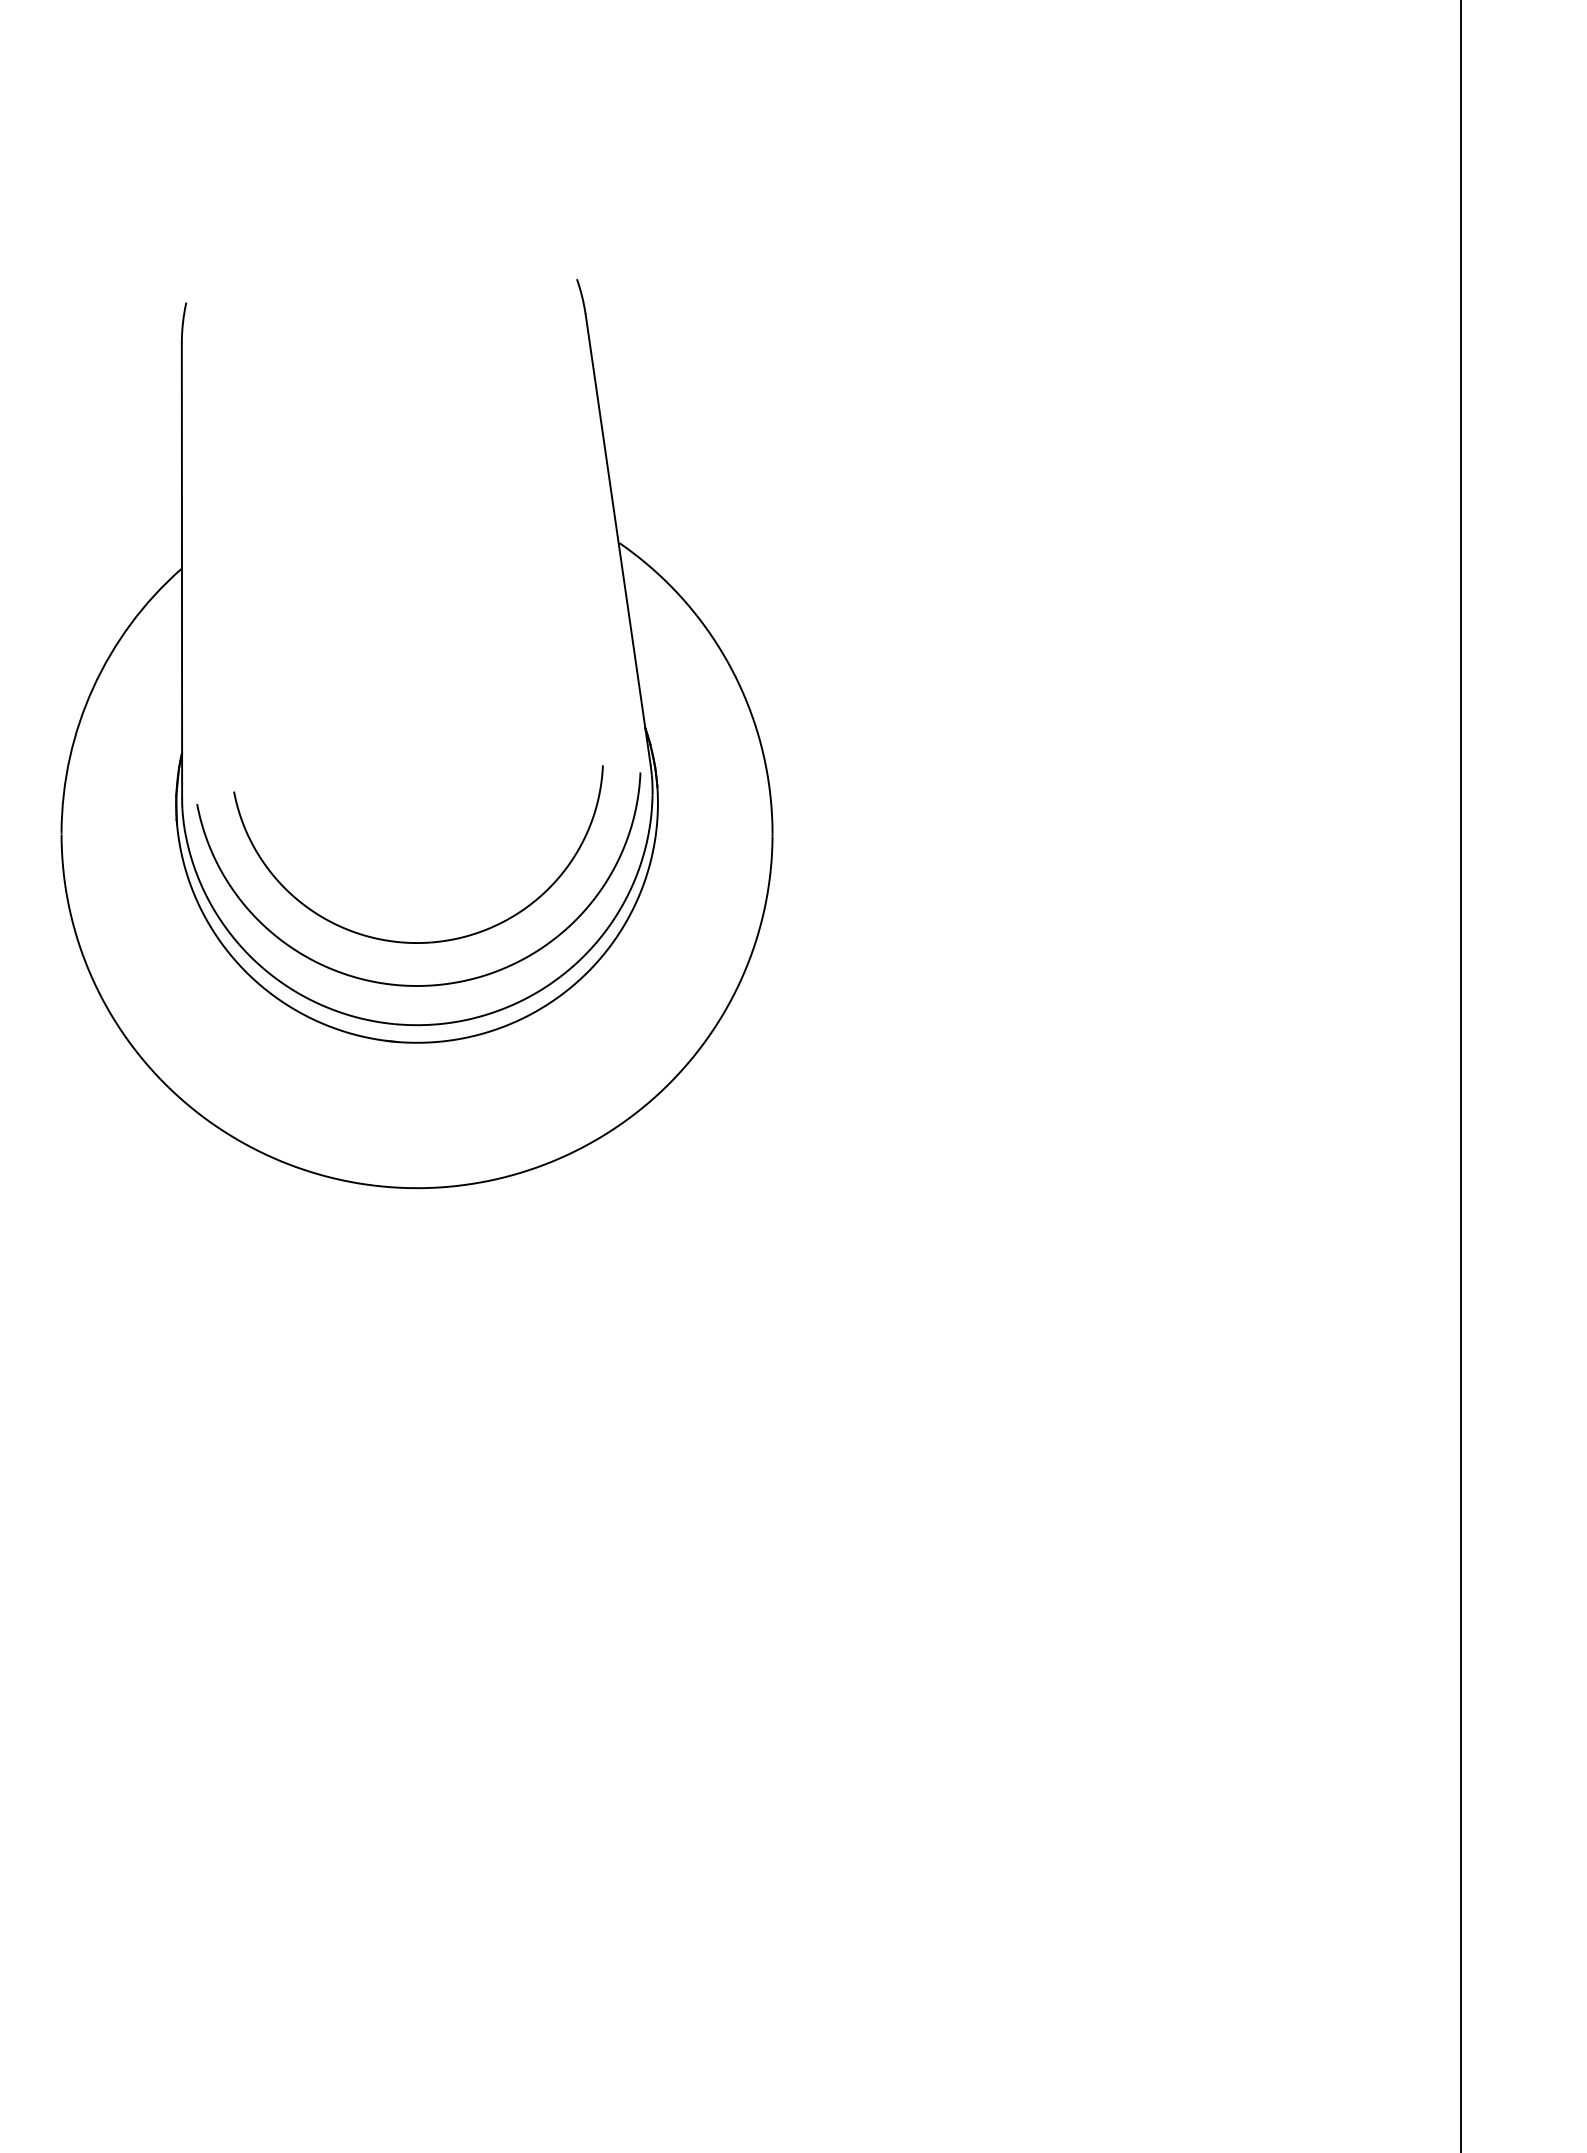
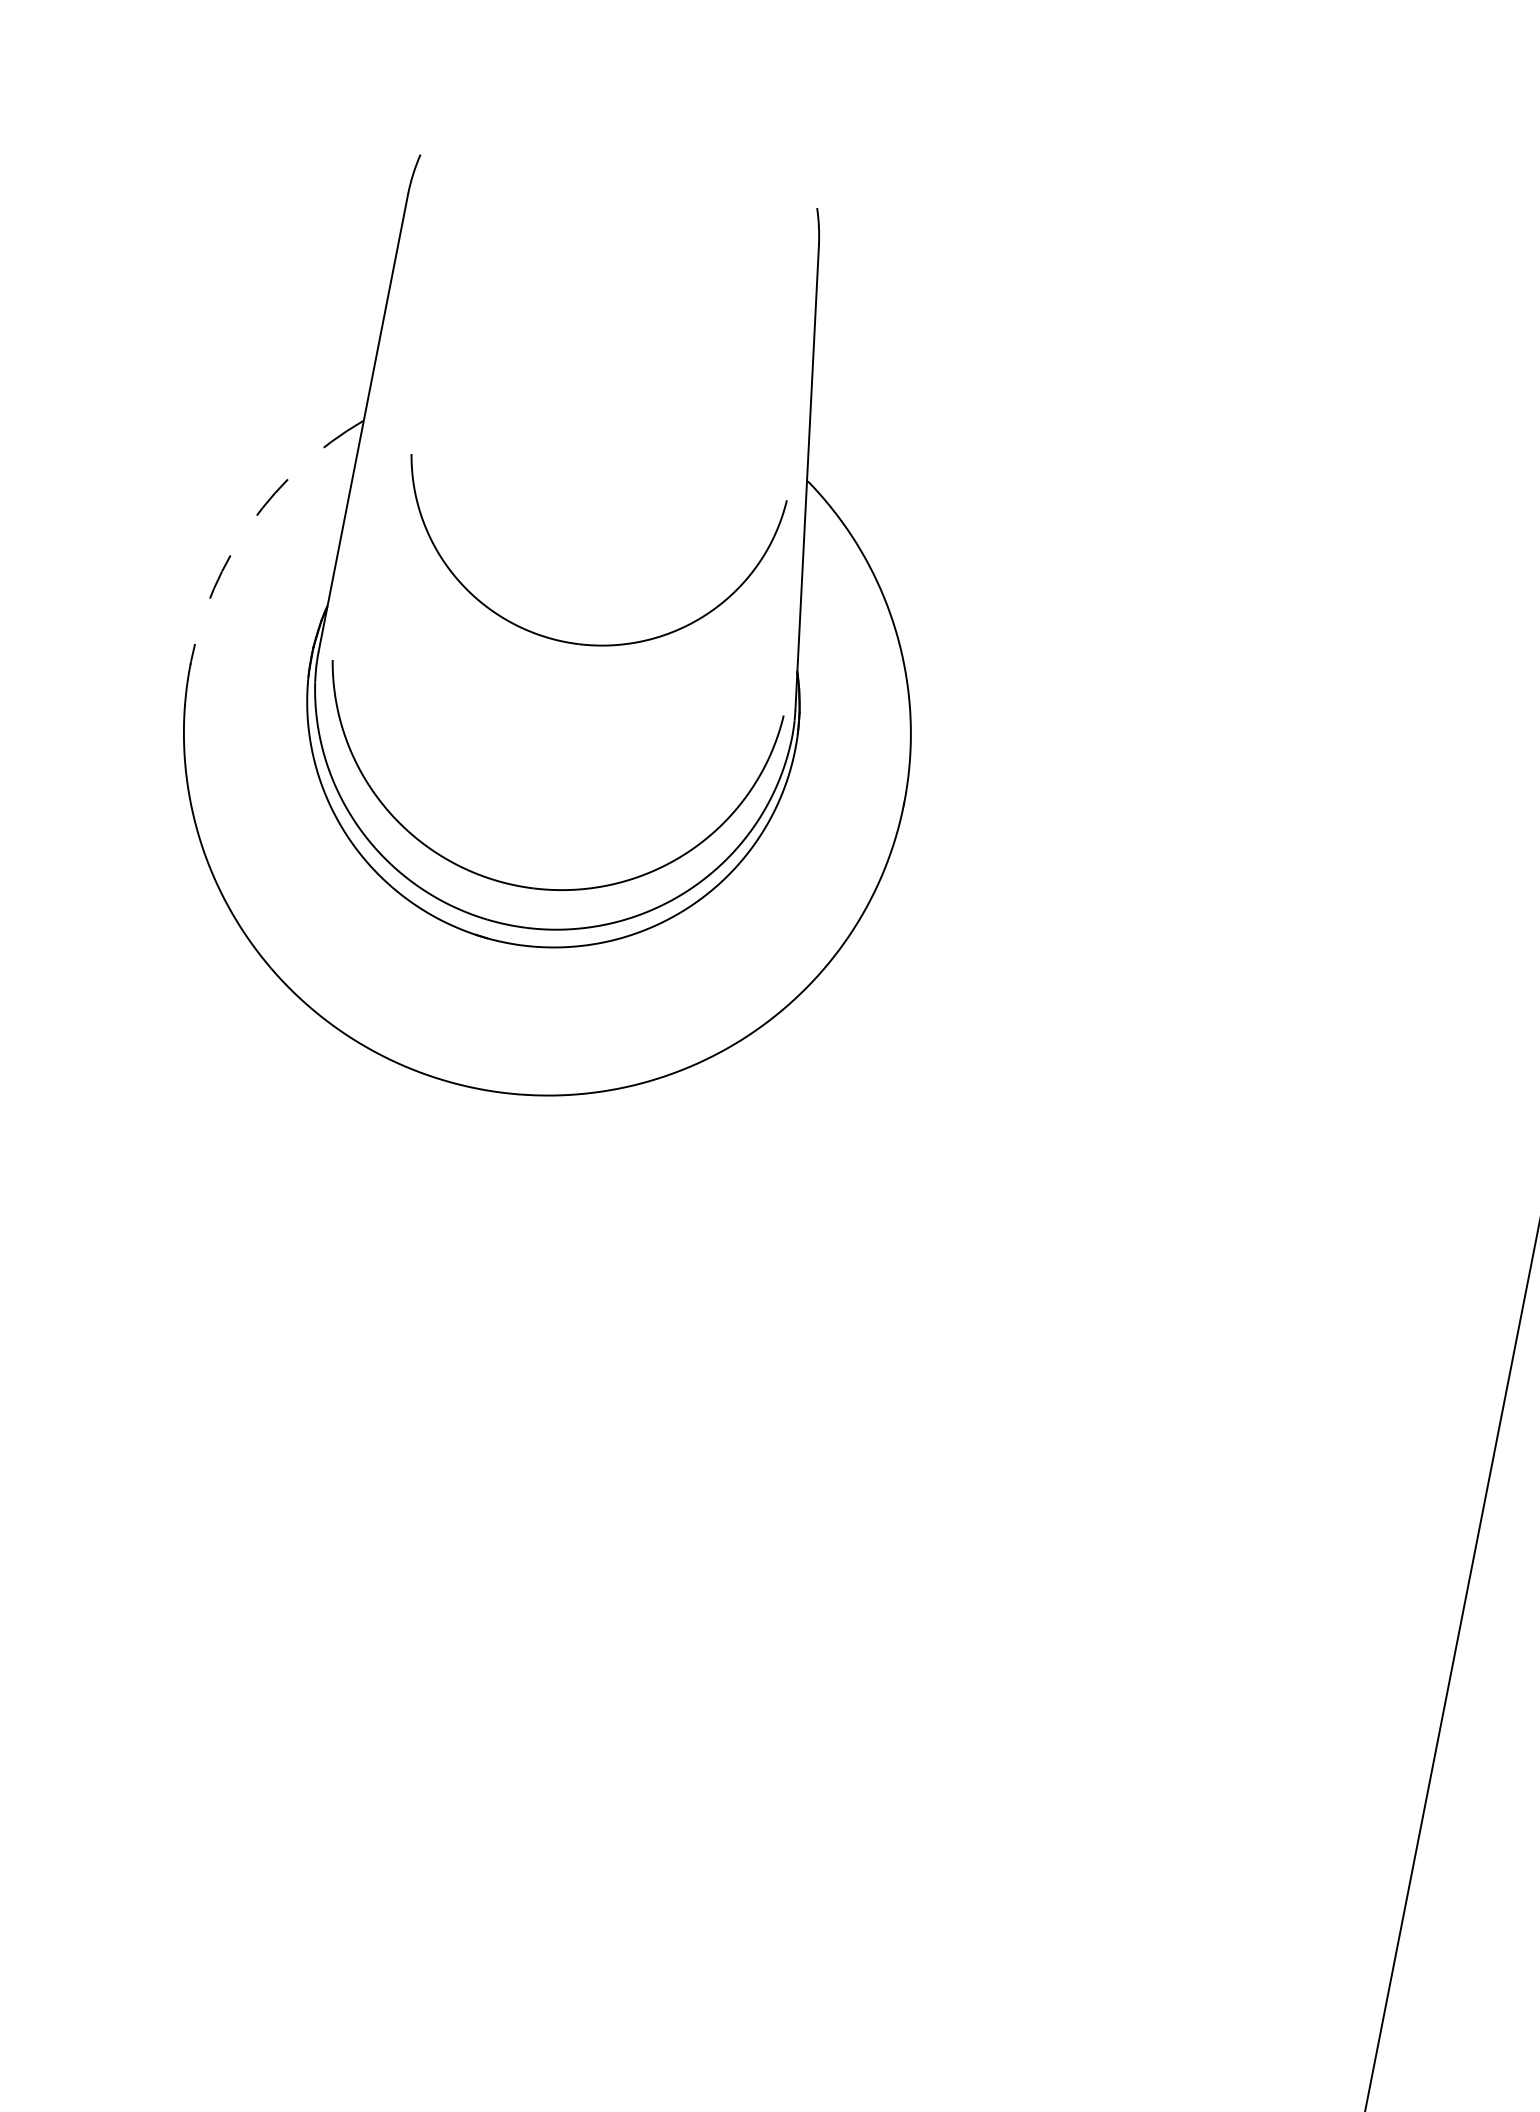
arc: (93, 687) -> (251, 522), solid -> dashed
part: (426, 941) -> (575, 642), moved

